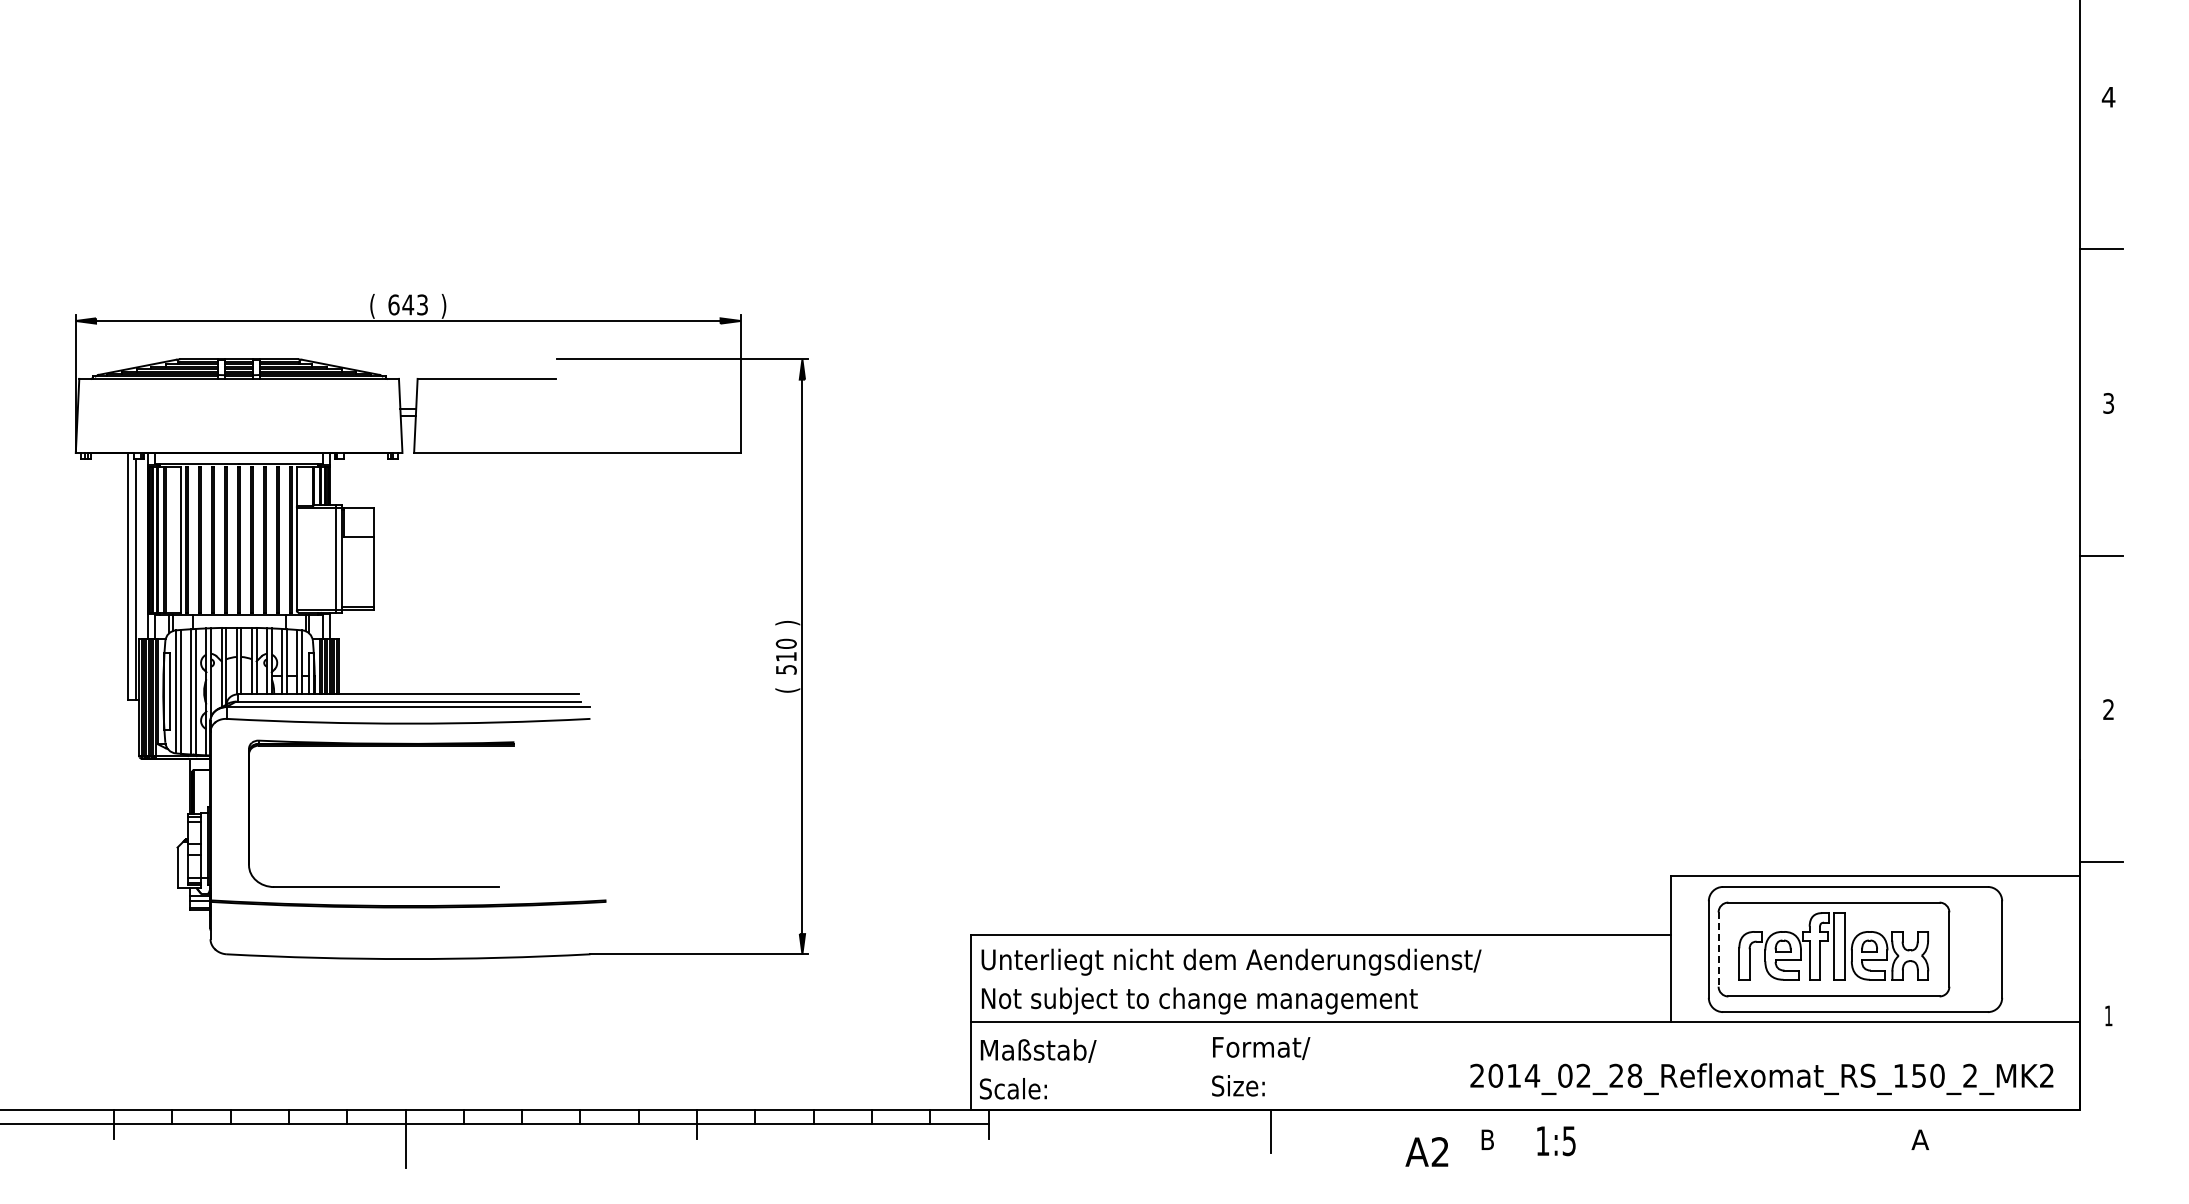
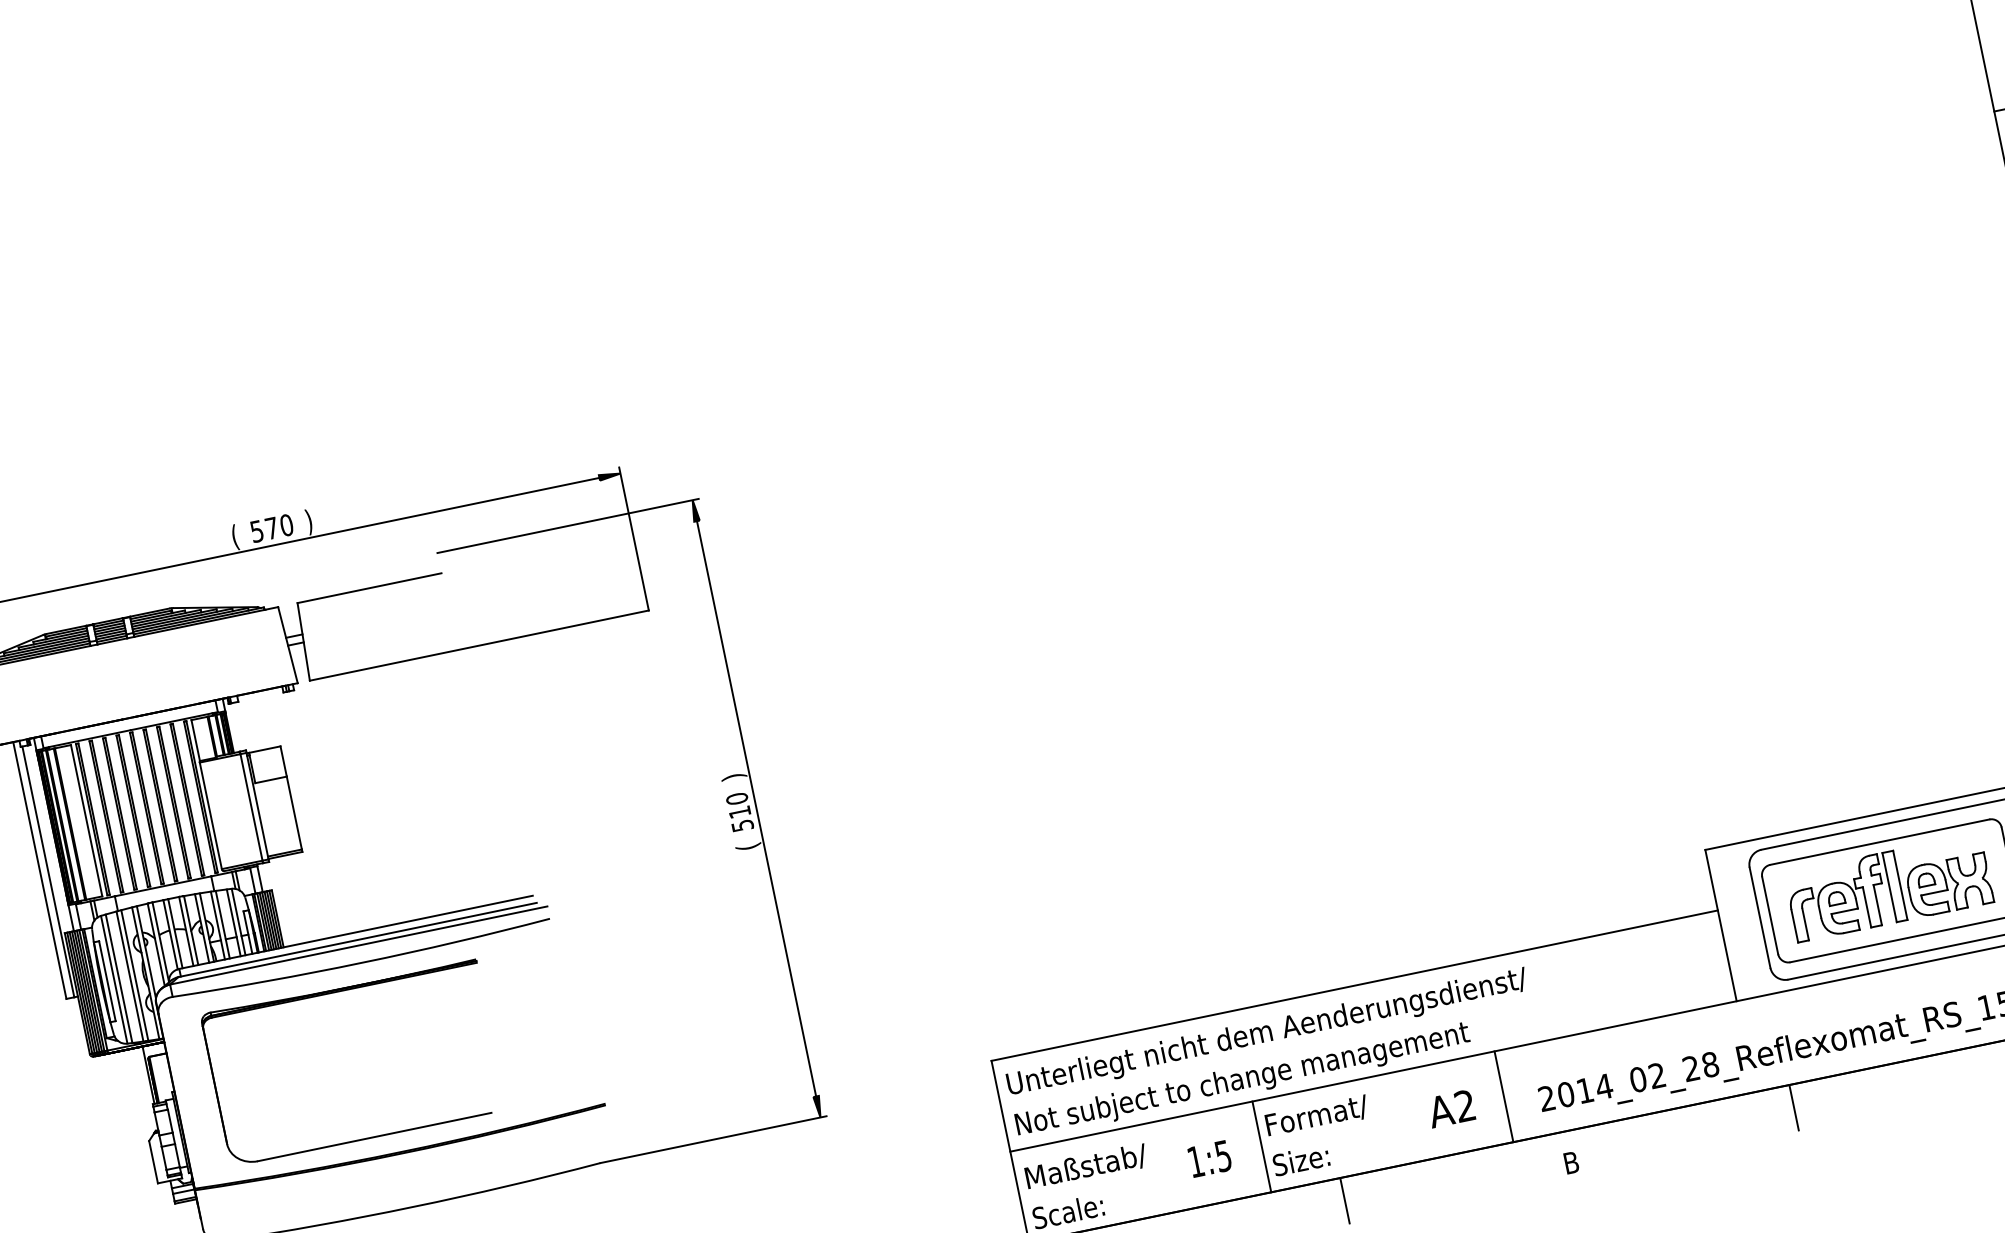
text: (408, 304) -> (272, 527), 643 -> 570
line: (1718, 950) -> (1770, 916), dashed -> solid
line: (1204, 1065) -> (1261, 1146), added
line: (1437, 1065) -> (1503, 1096), added
line: (1703, 1131) -> (1793, 1107), added
text: (1556, 1141) -> (1210, 1159), moved
text: (1426, 1151) -> (1450, 1108), moved

